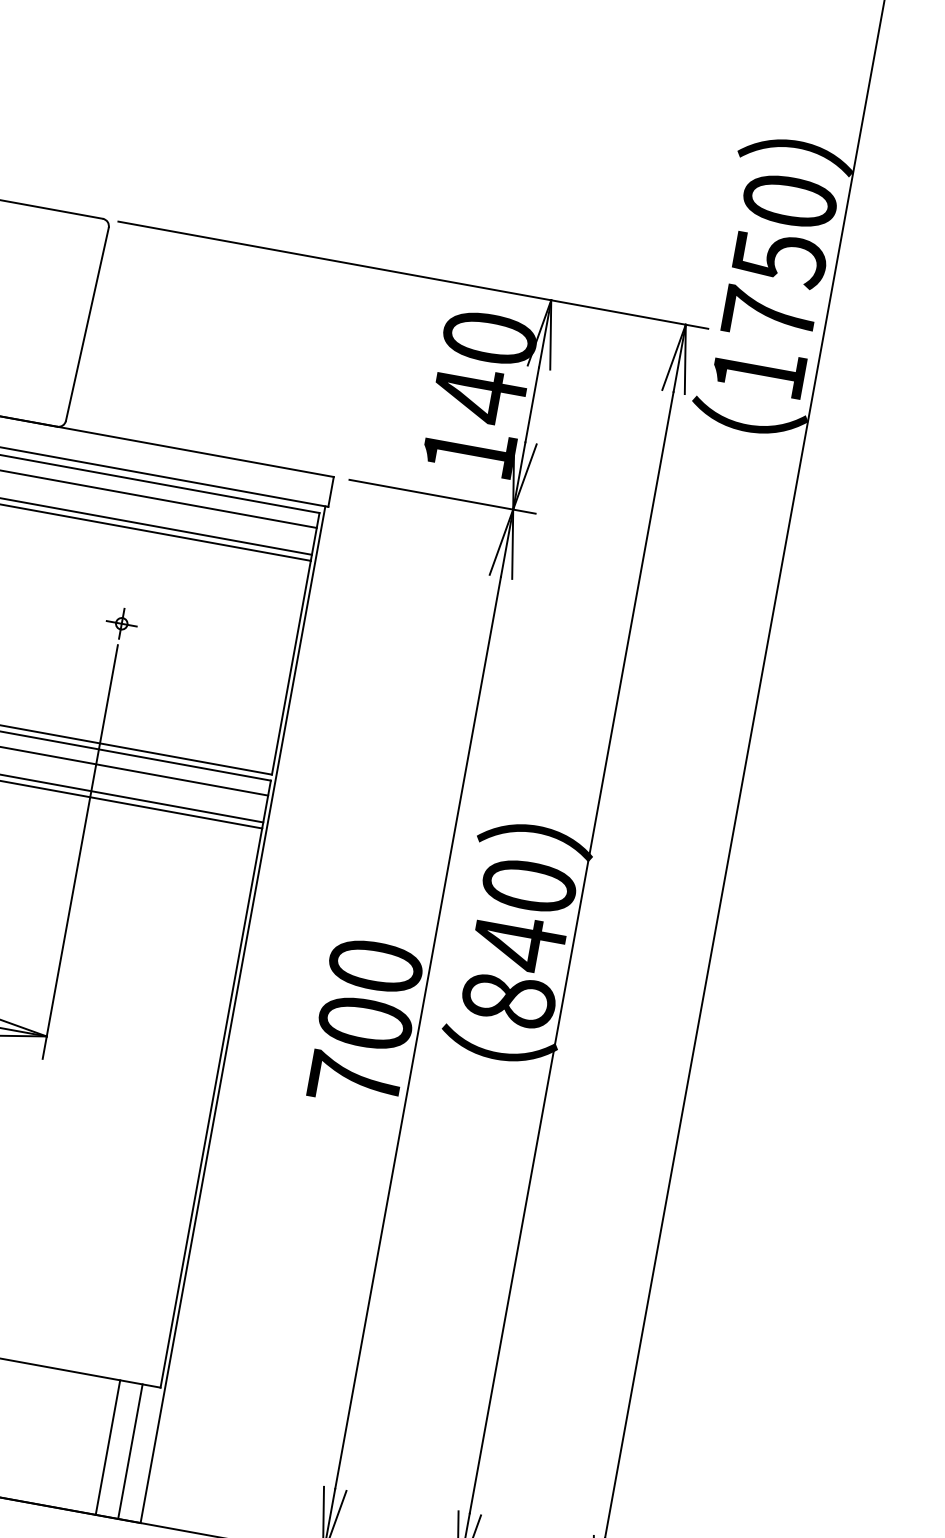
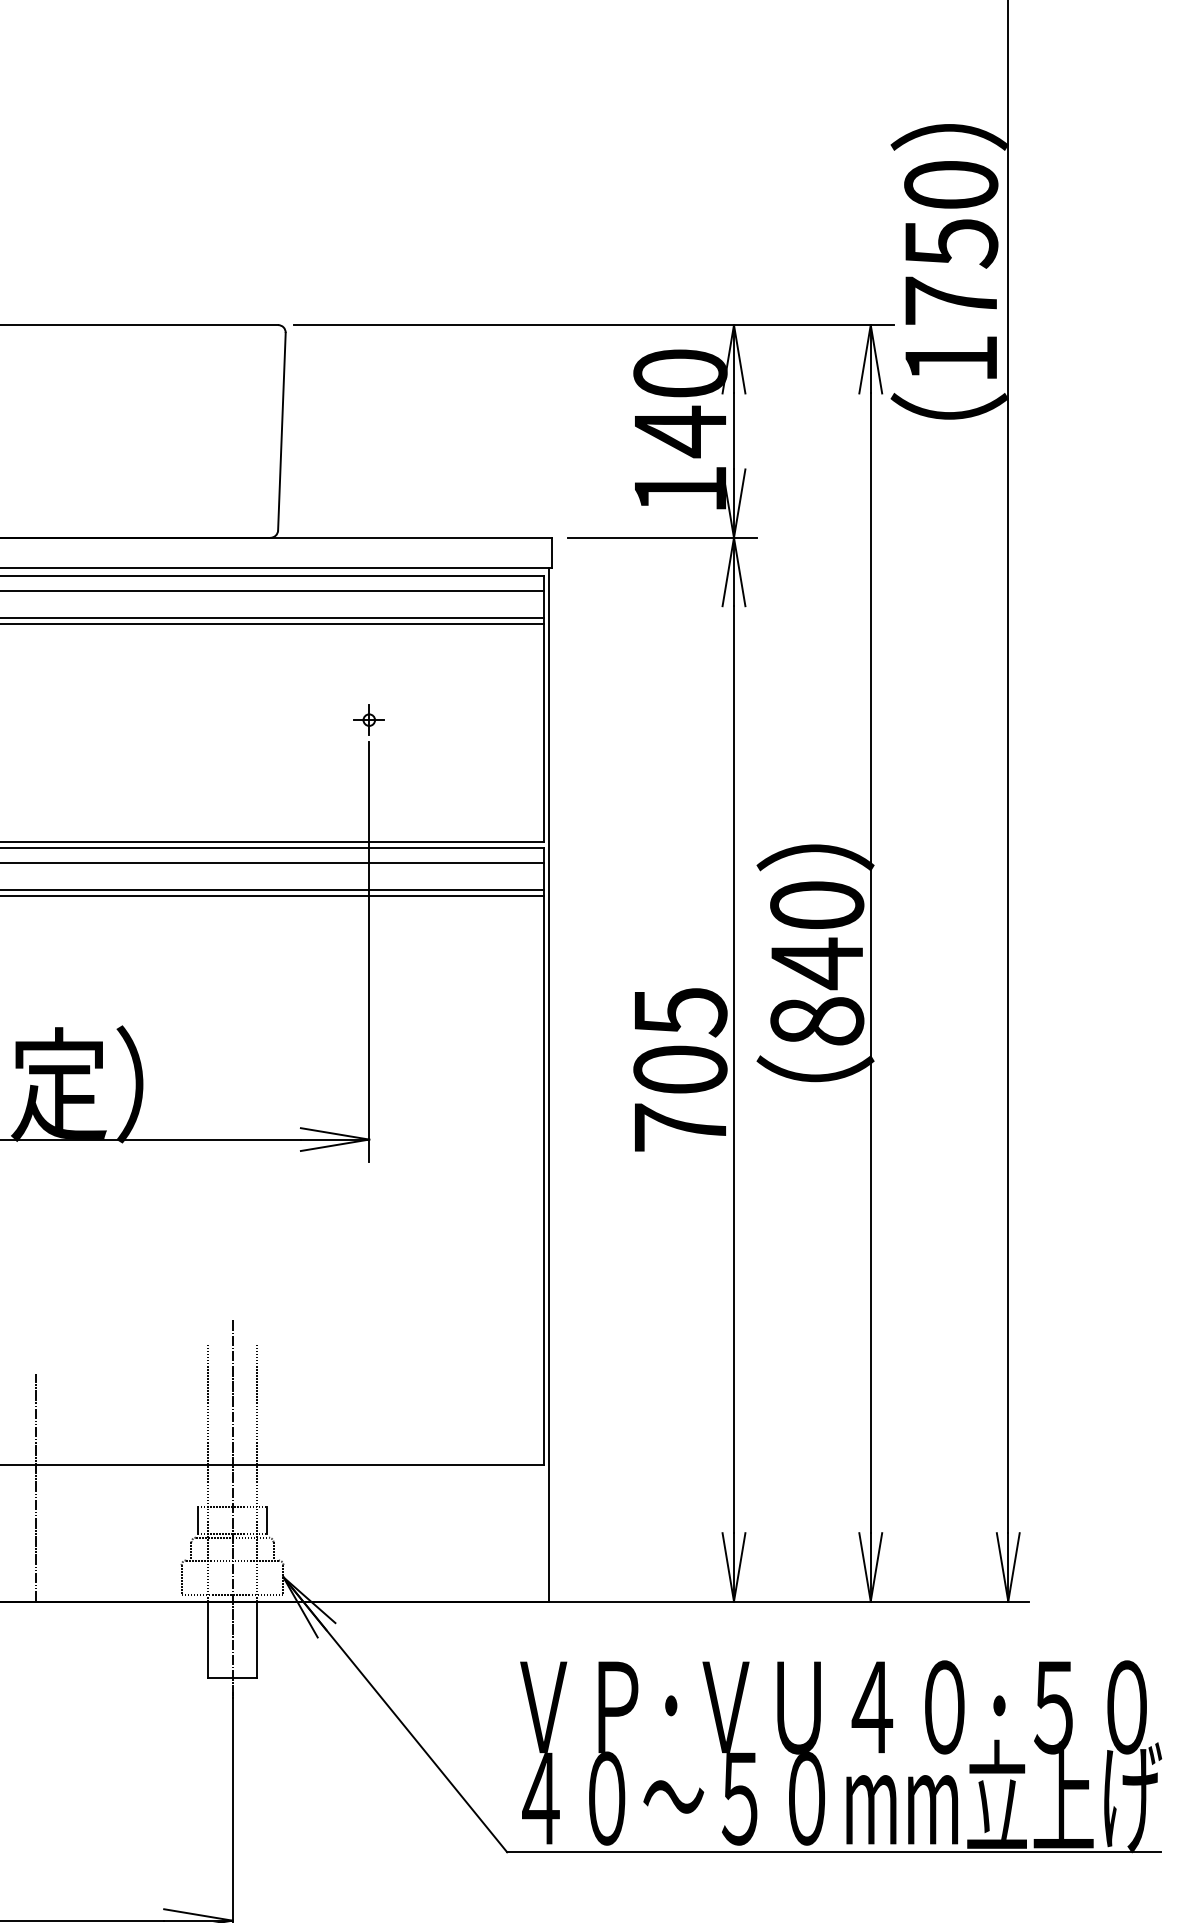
text: (375, 967) -> (680, 1012), 700 -> 705
line: (108, 1447) -> (503, 1532), removed
line: (130, 1450) -> (525, 1532), removed

